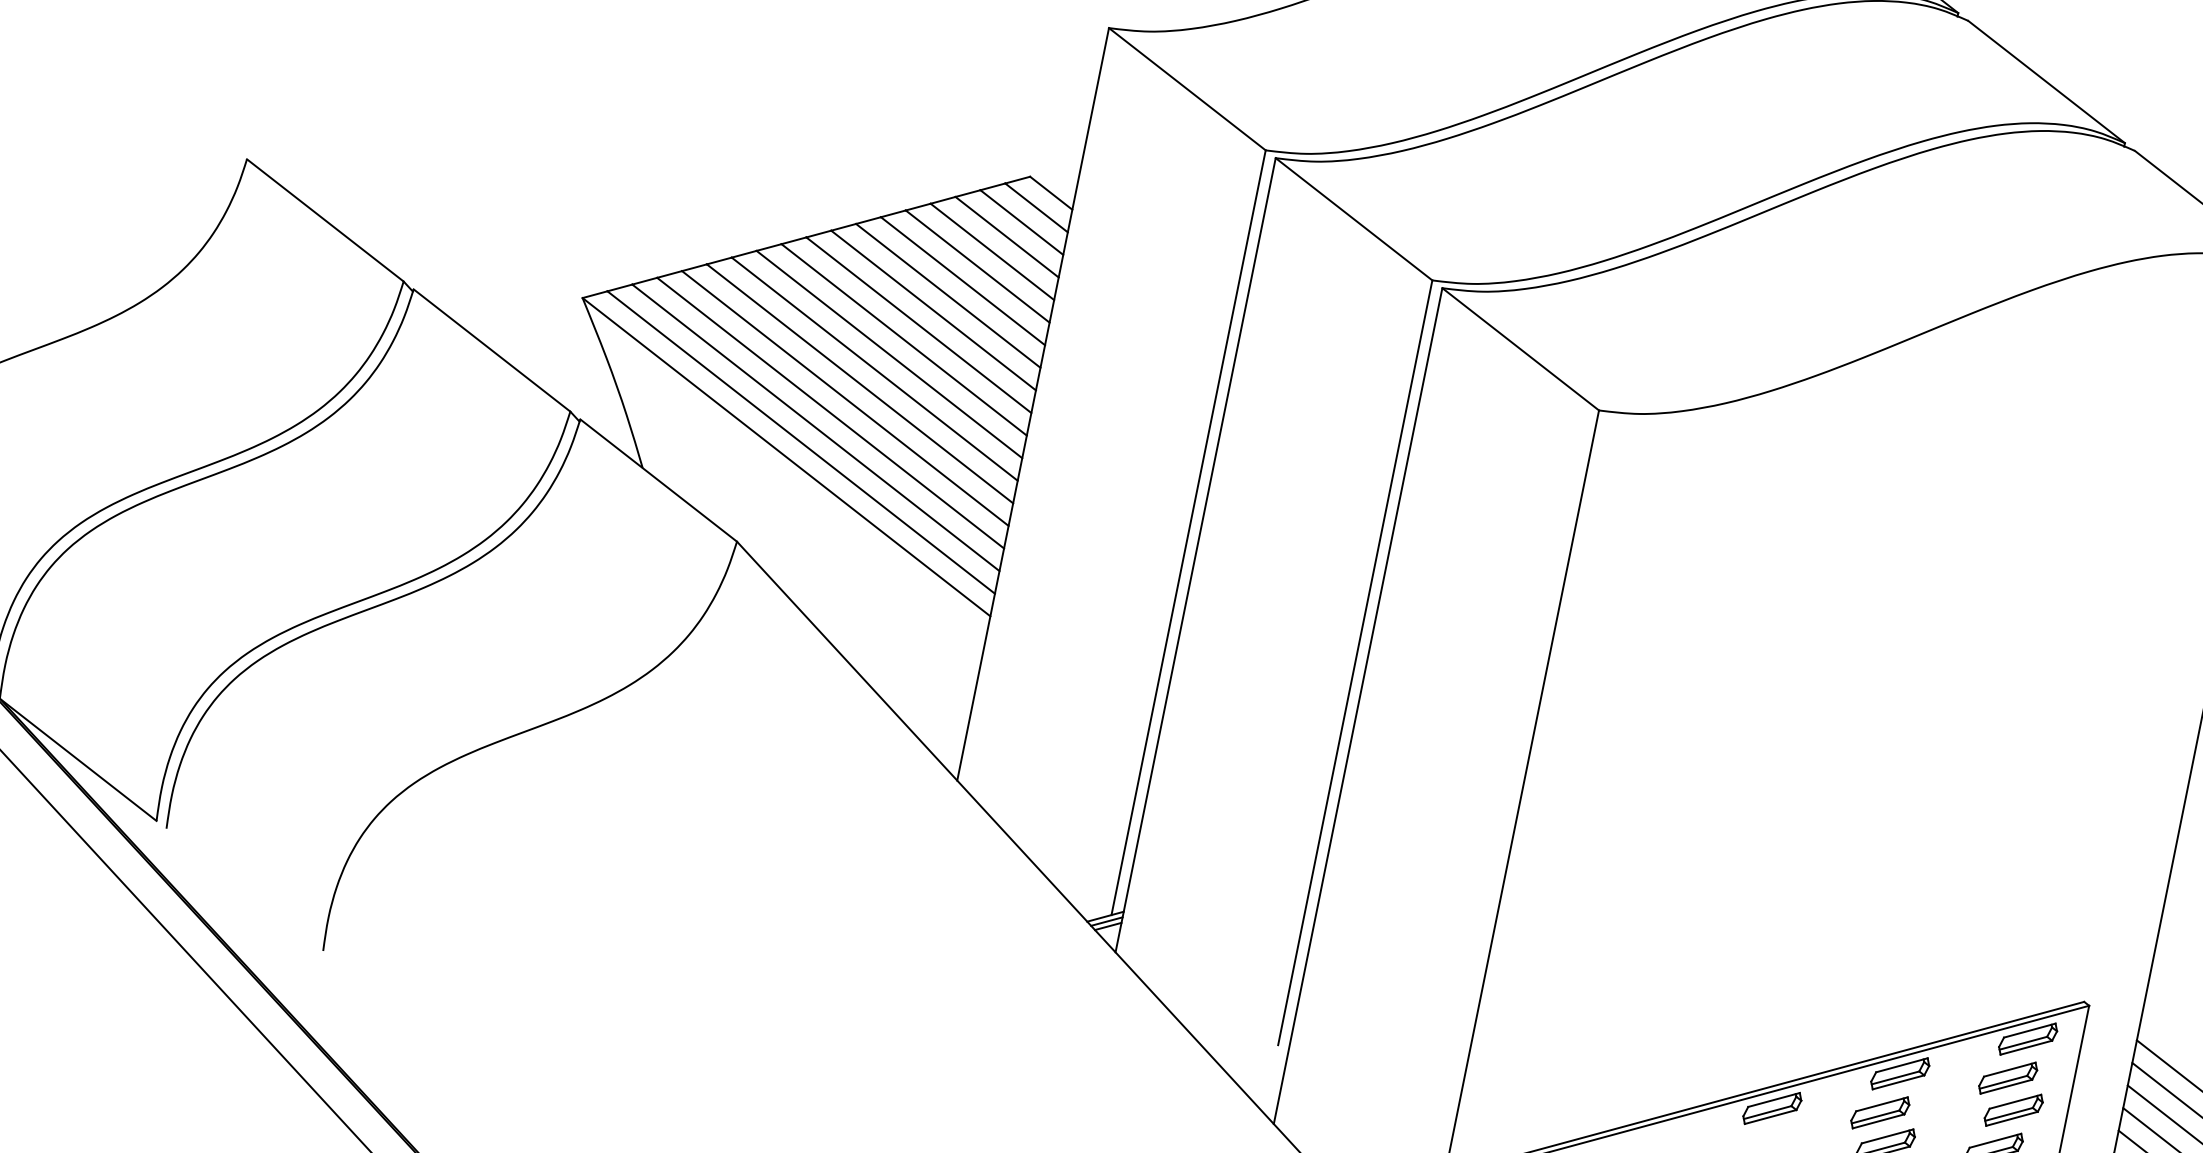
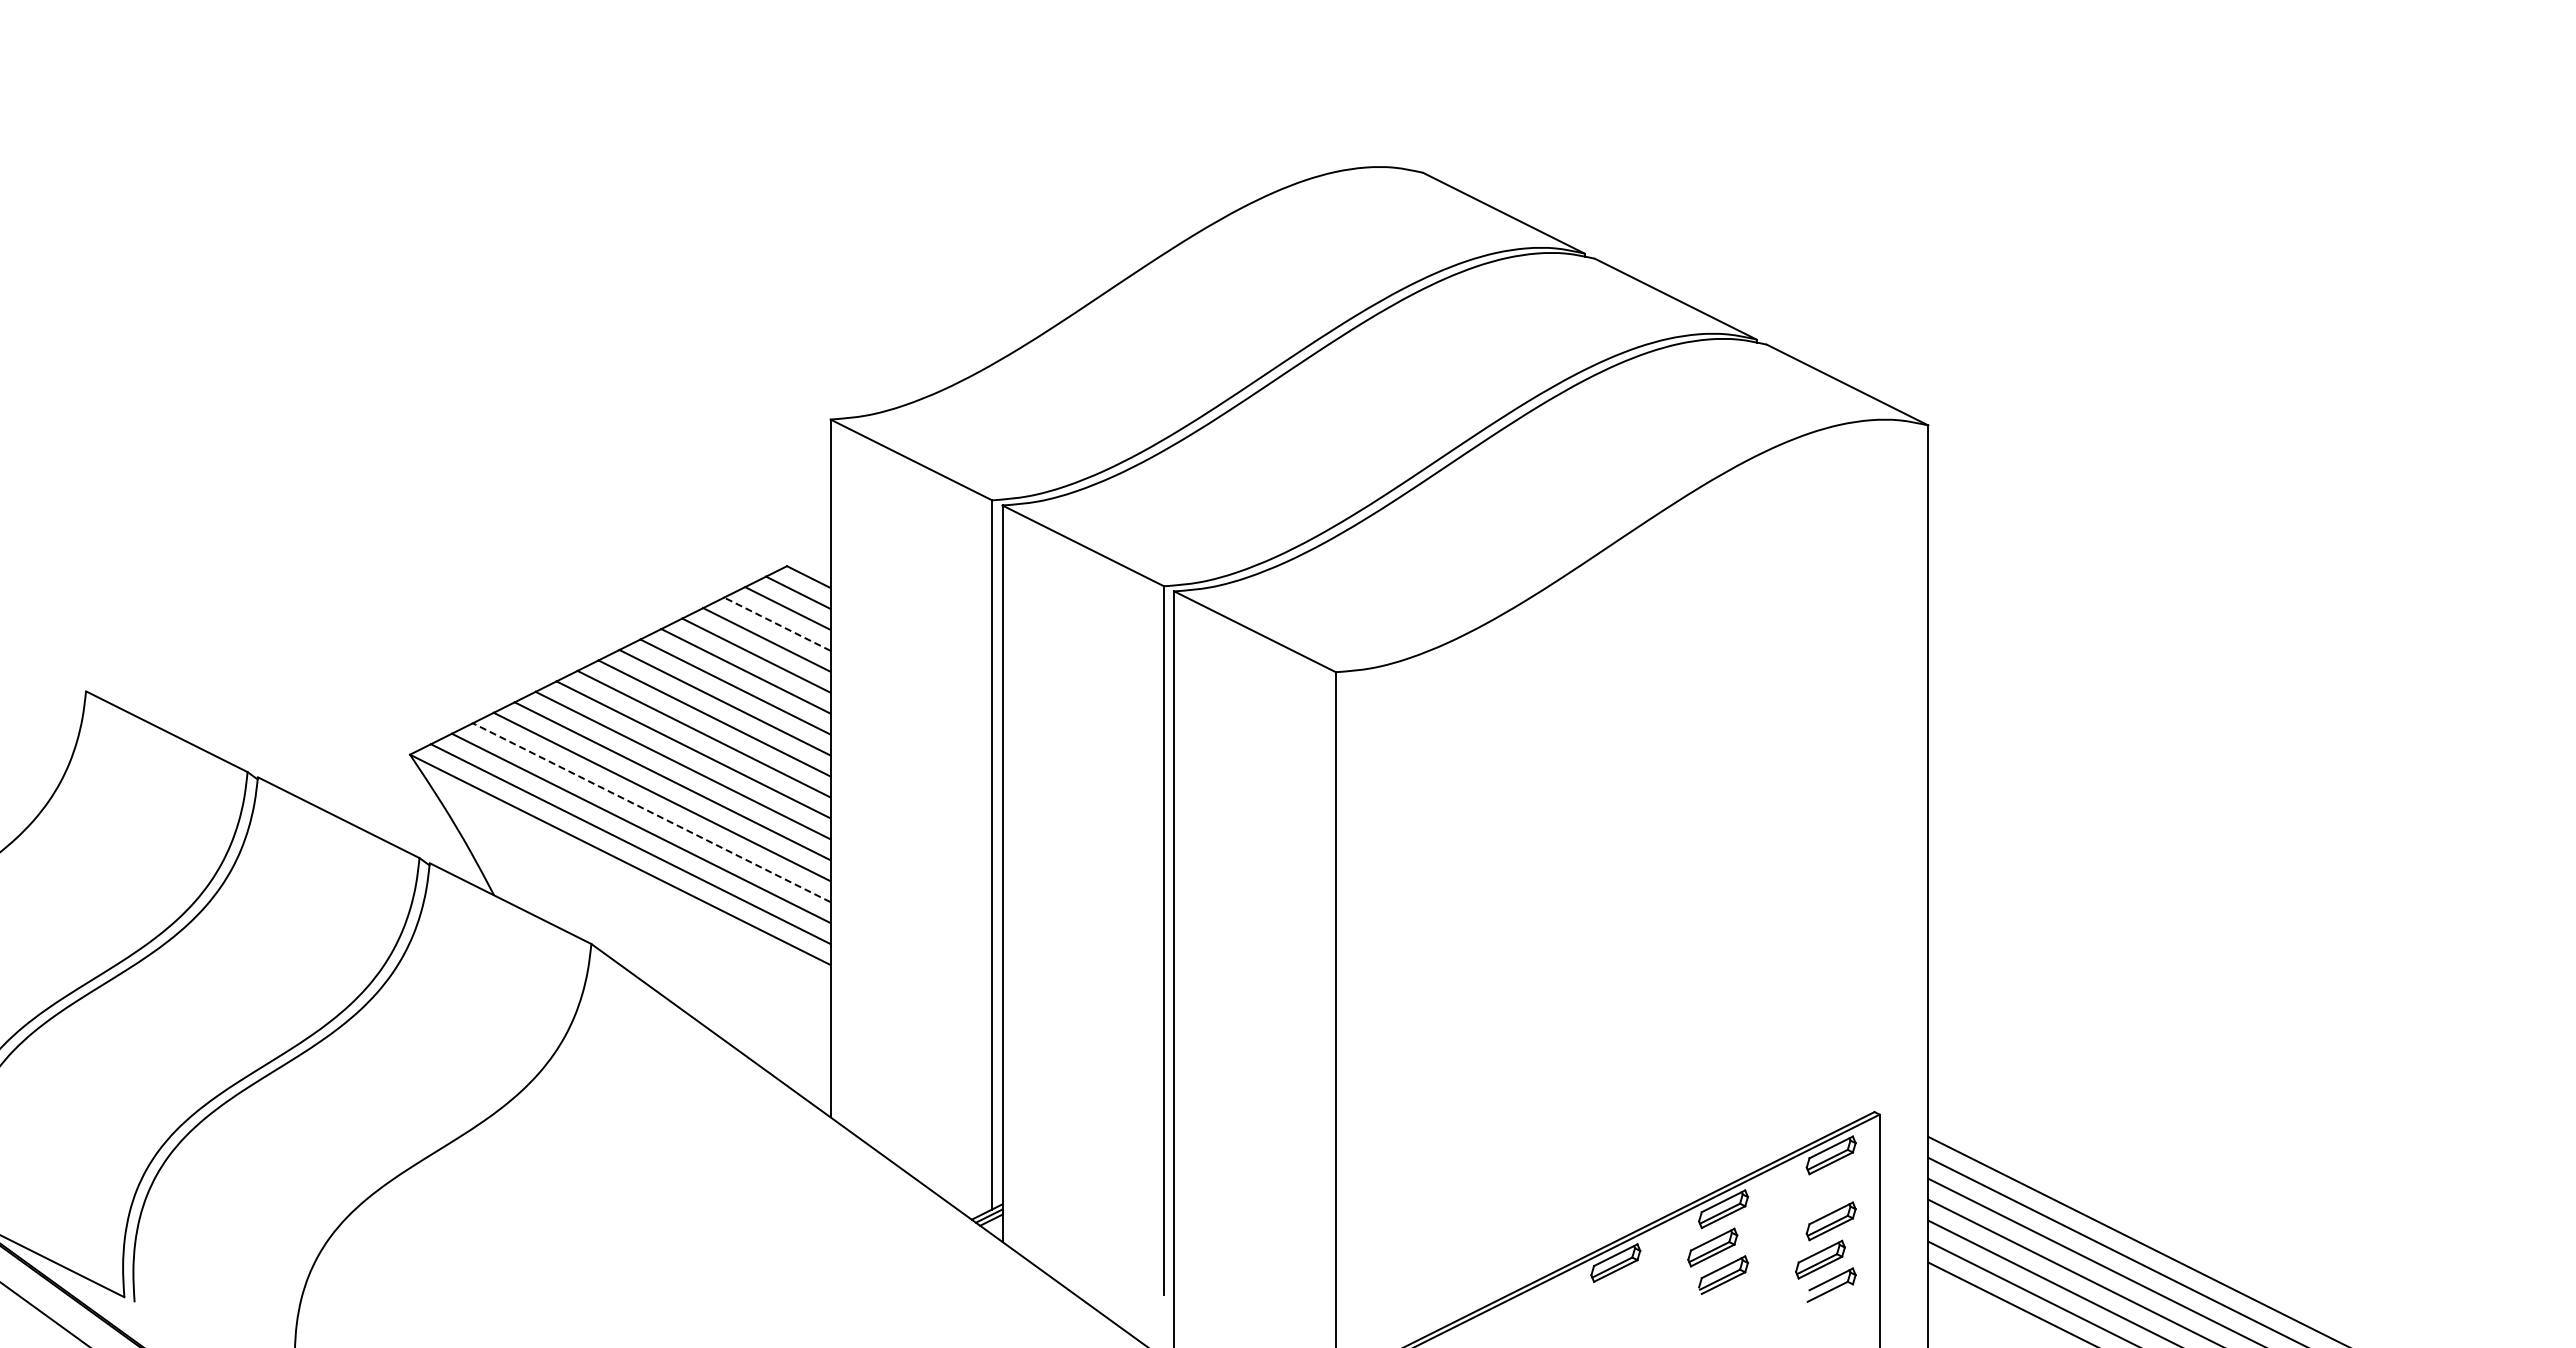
line: (1006, 236) -> (776, 623), solid -> dashed
line: (830, 412) -> (651, 812), solid -> dashed
part: (2008, 1077) -> (1820, 1193), removed

